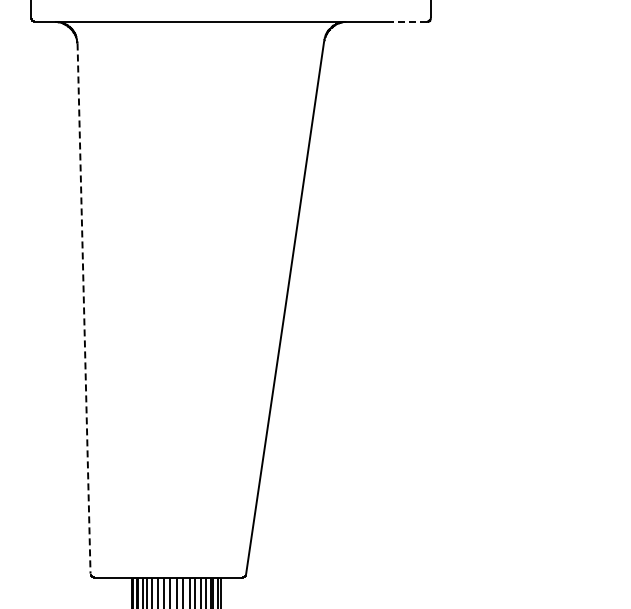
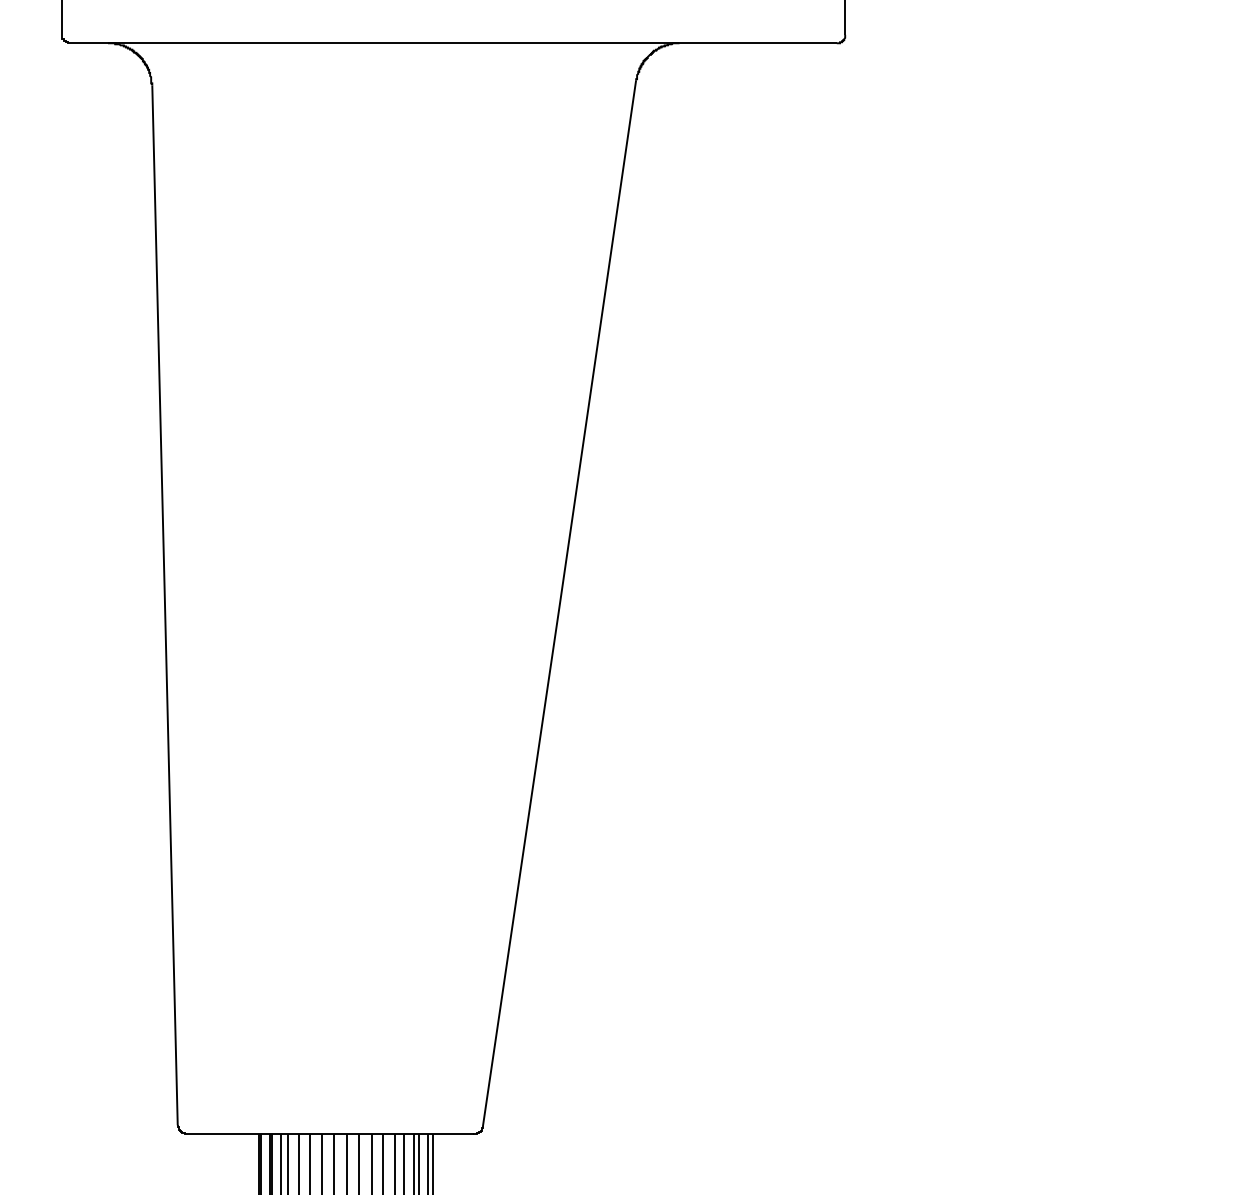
line: (406, 21) -> (797, 42), dashed -> solid
line: (84, 309) -> (165, 607), dashed -> solid

